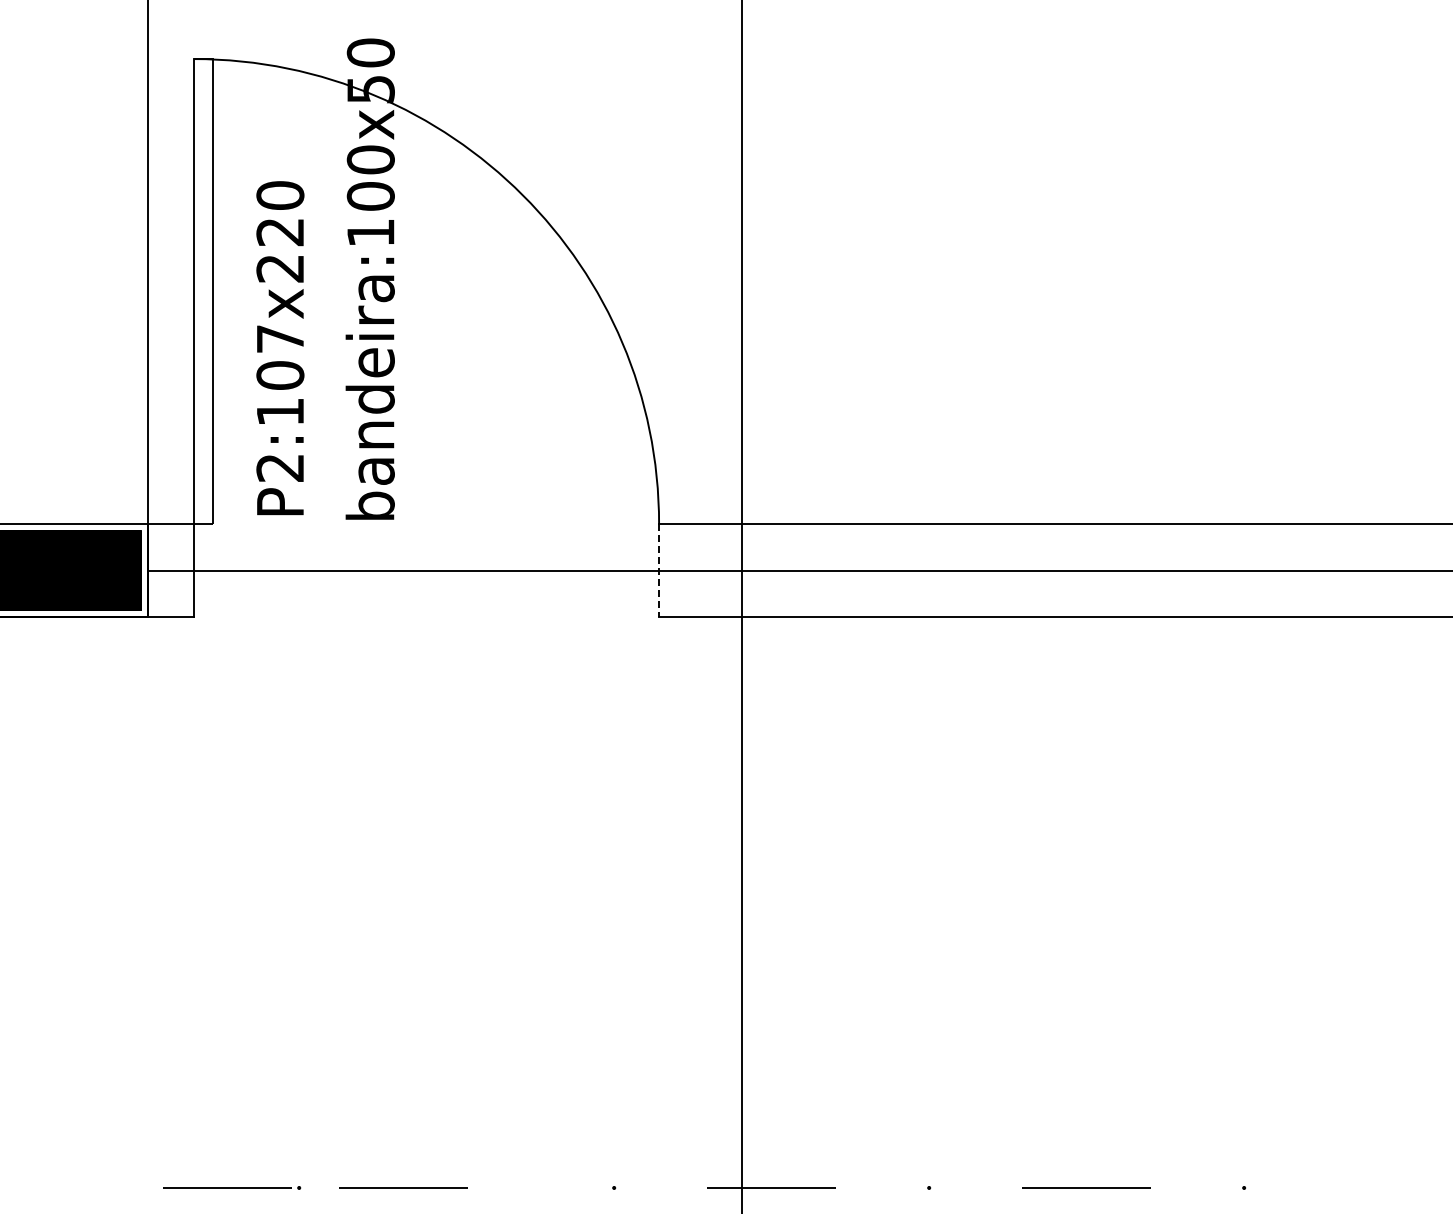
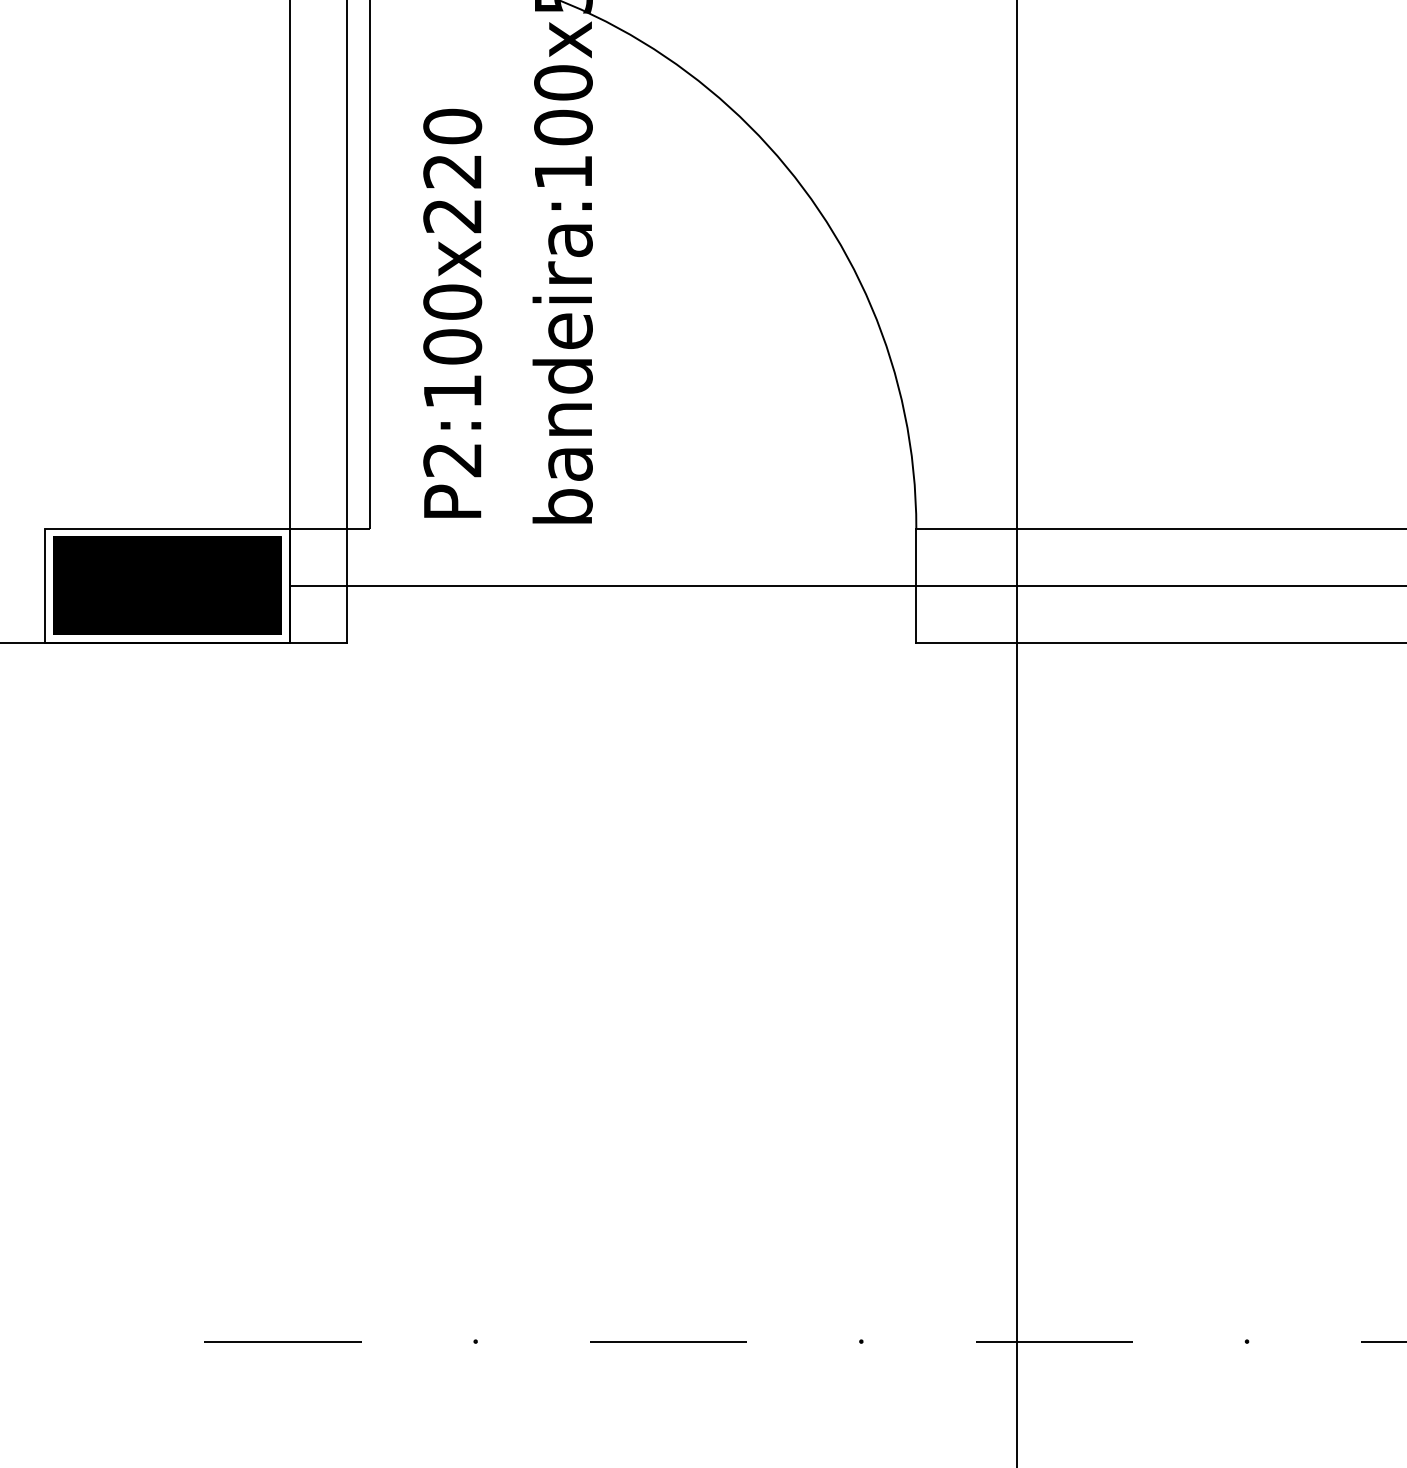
text: (280, 338) -> (452, 301), P2:107x220 -> P2:100x220
line: (659, 570) -> (916, 585), dashed -> solid
line: (227, 1187) -> (282, 1341), moved
line: (403, 1187) -> (668, 1341), moved

